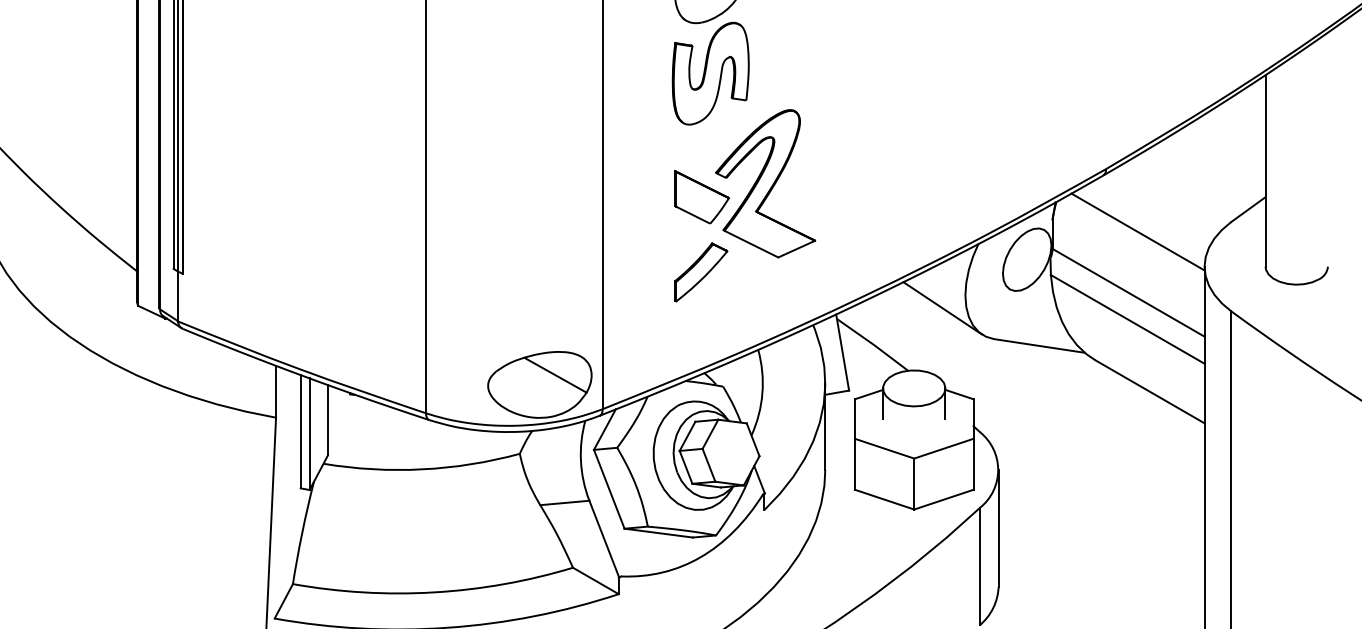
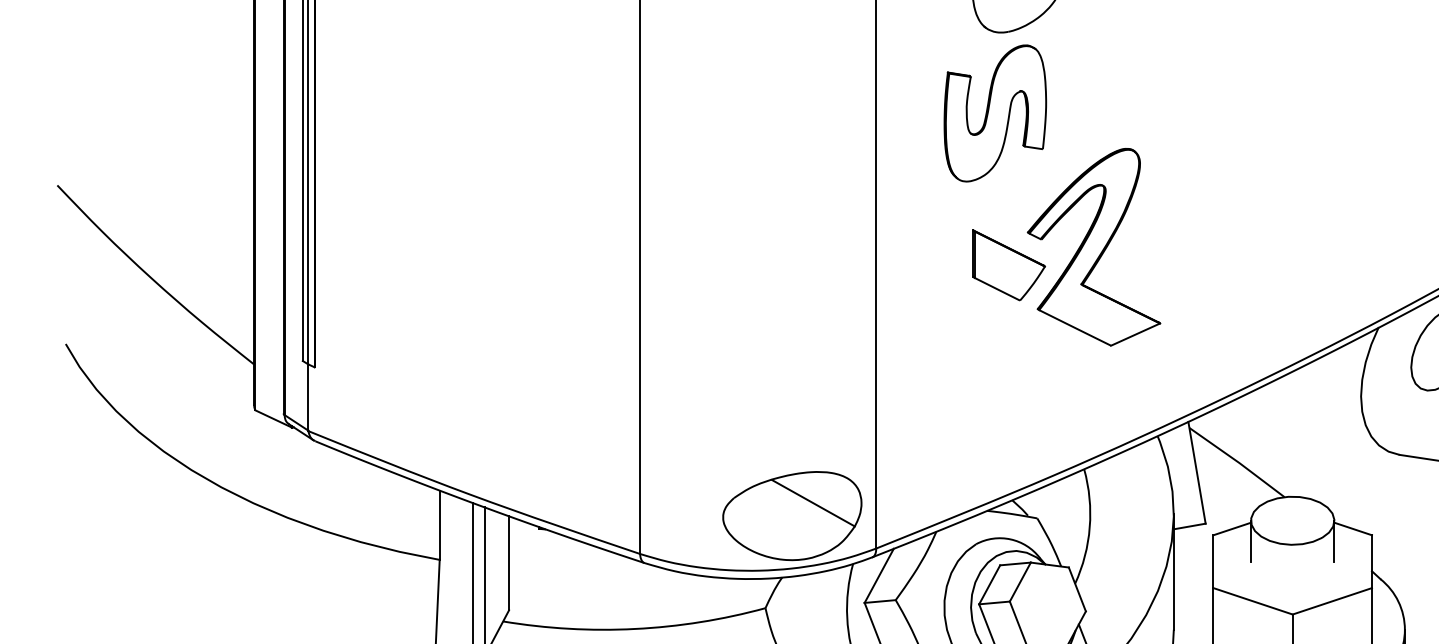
part: (710, 73) -> (994, 113), moved
part: (701, 272) -> (1008, 365), removed
line: (942, 308) -> (1330, 413), removed

